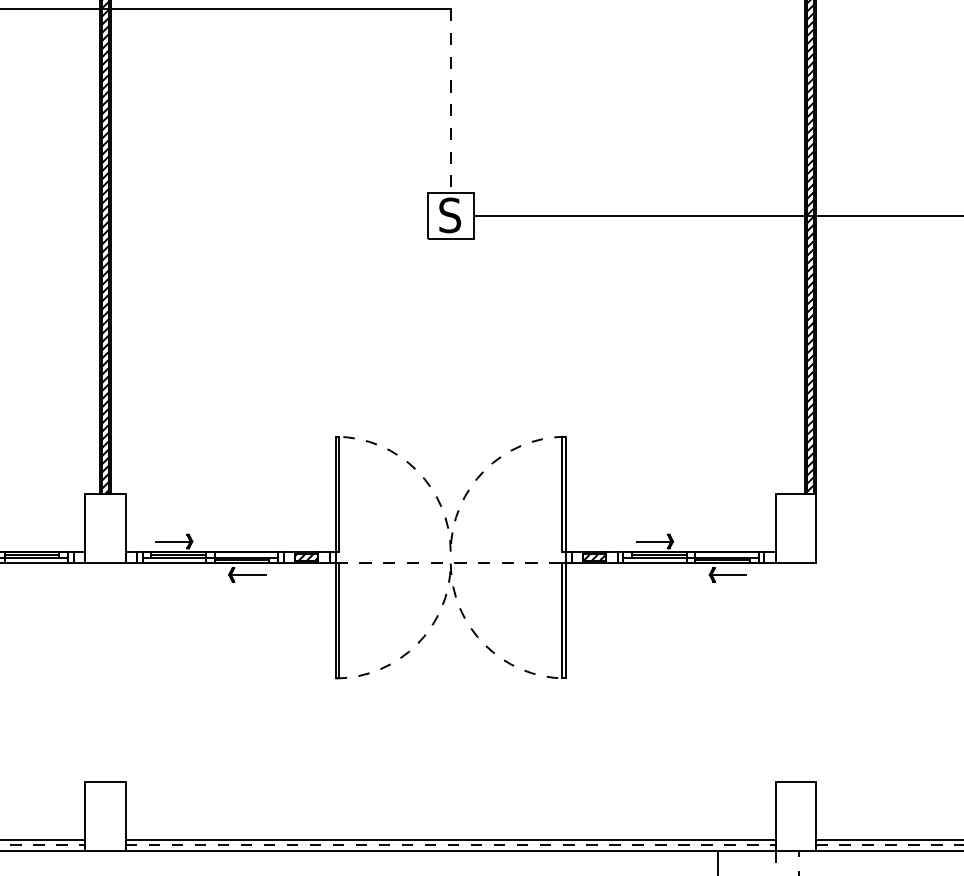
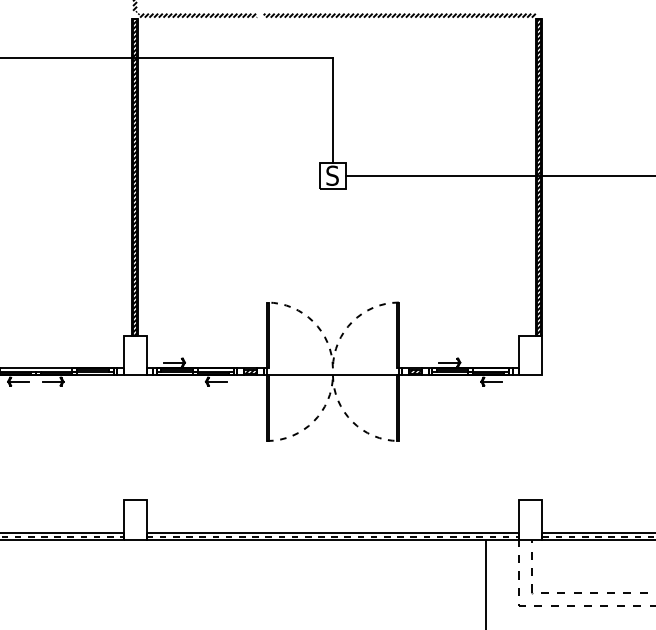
line: (449, 101) -> (332, 110), dashed -> solid
line: (449, 564) -> (332, 375), dashed -> solid

